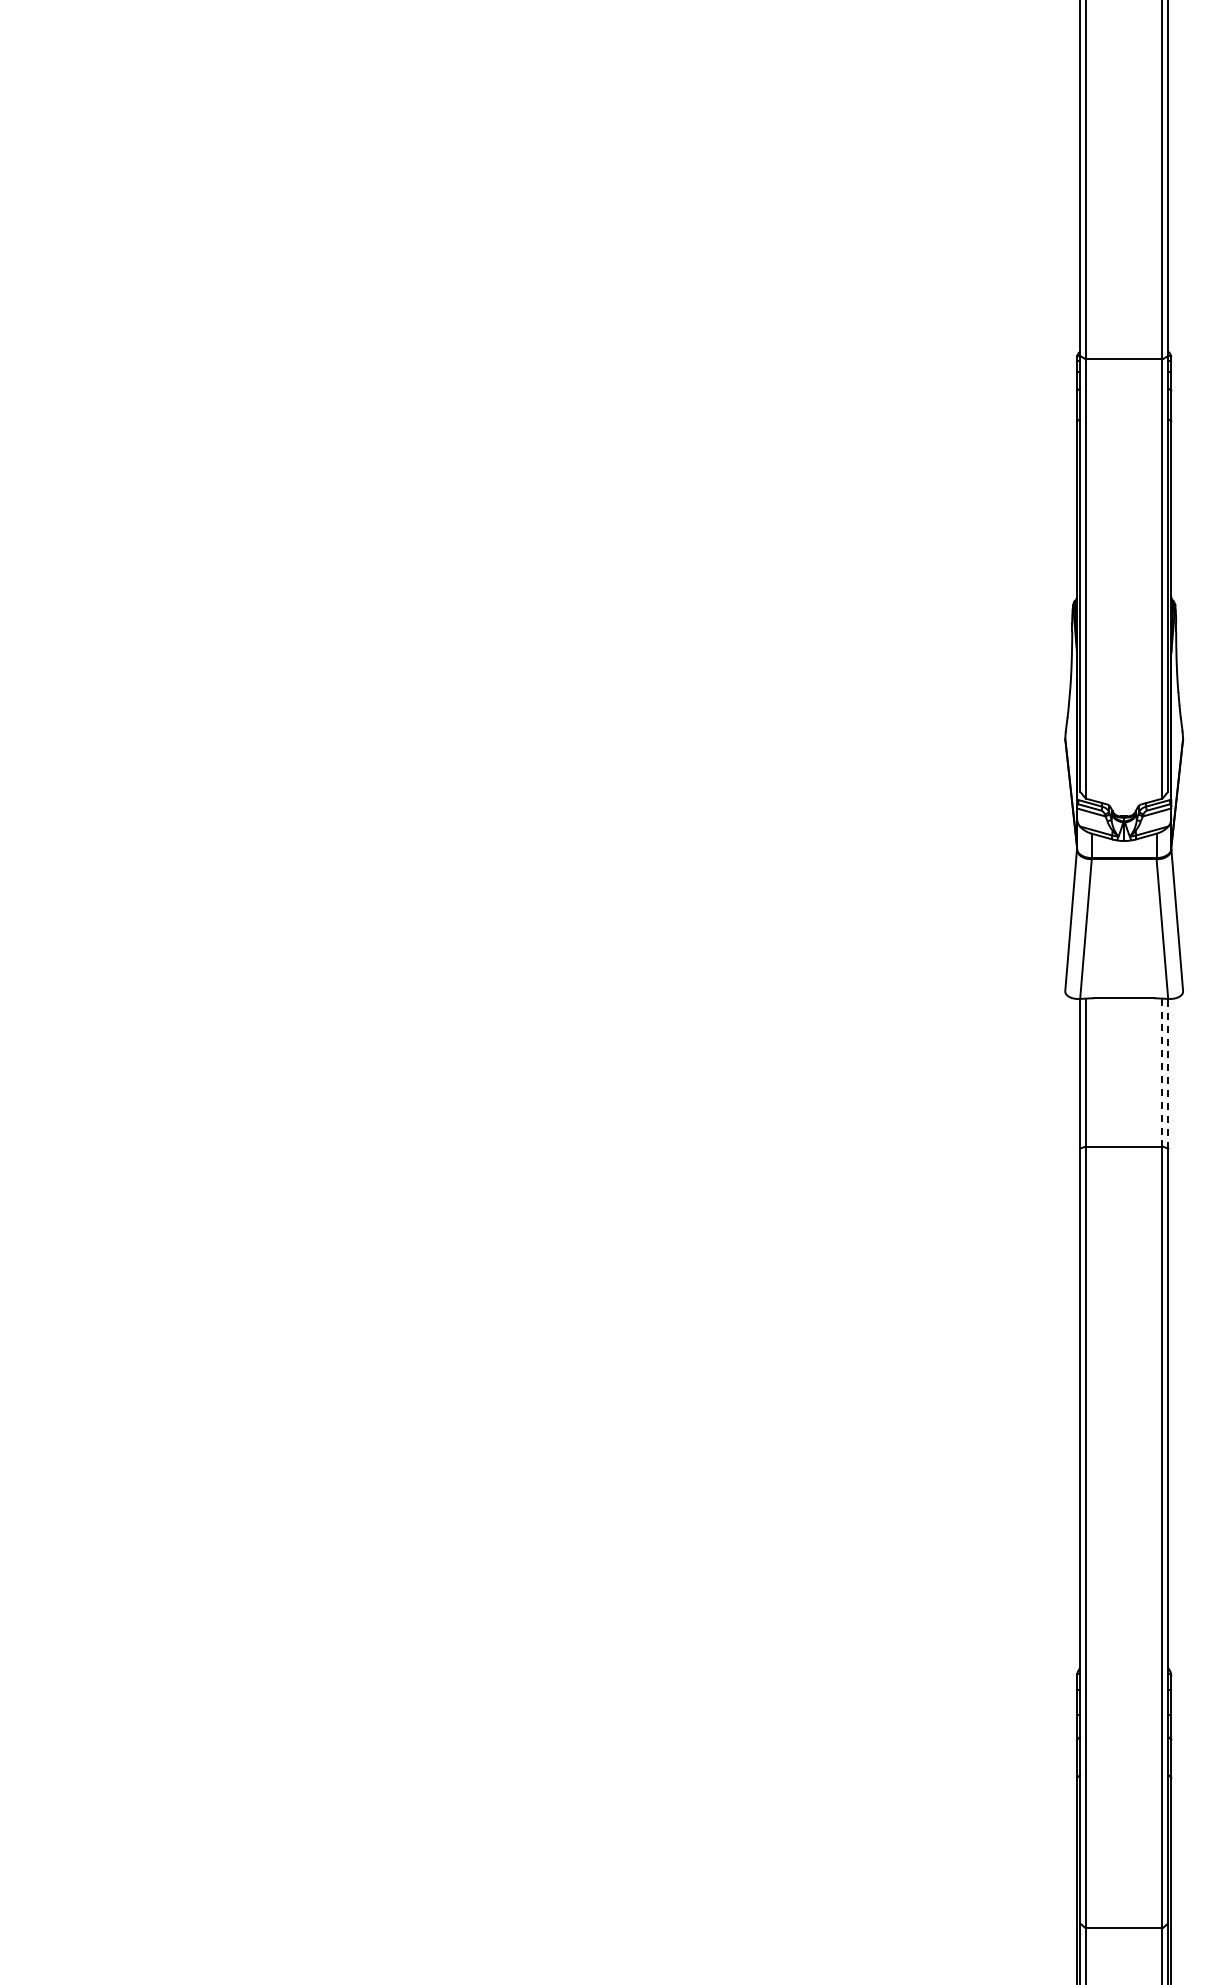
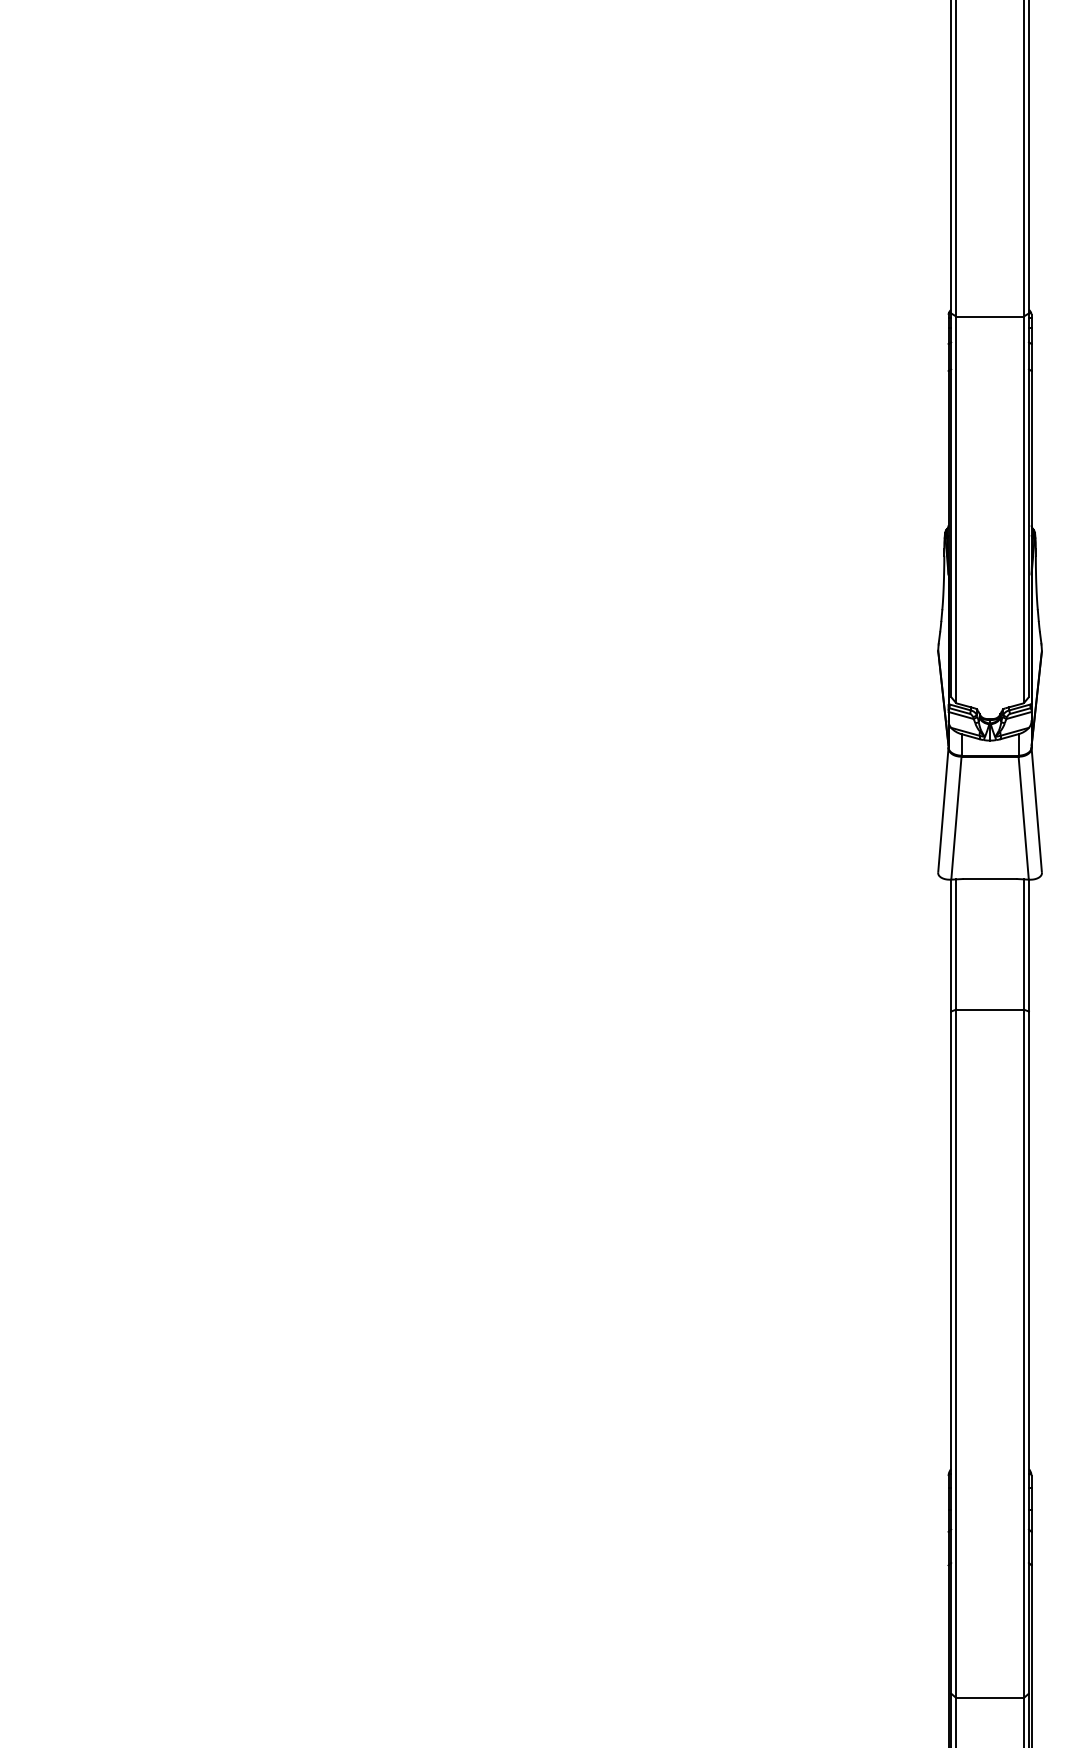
line: (1162, 1072) -> (1023, 944), dashed -> solid
line: (1168, 1073) -> (1029, 945), dashed -> solid

